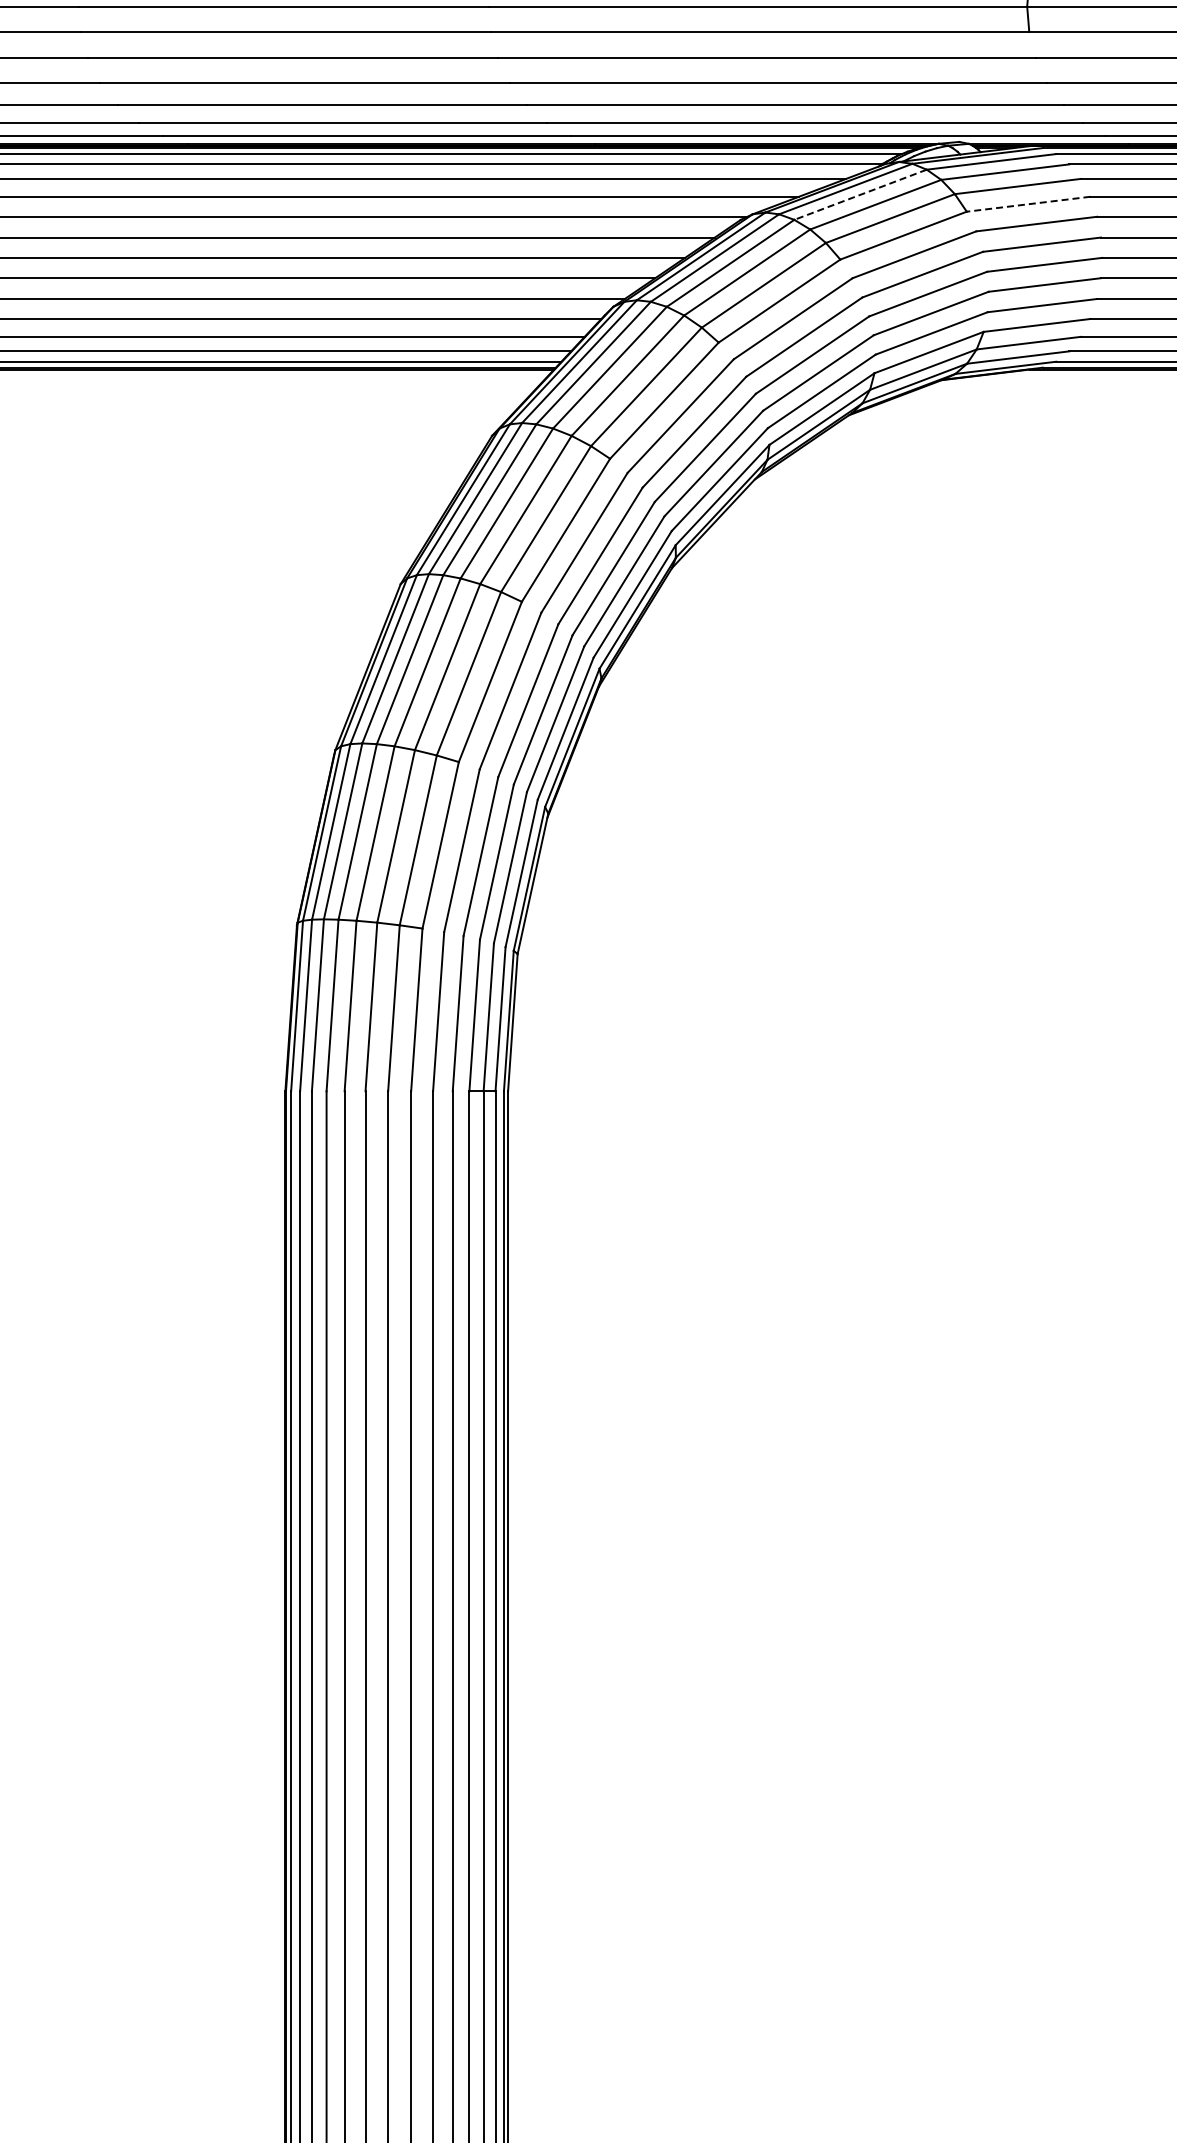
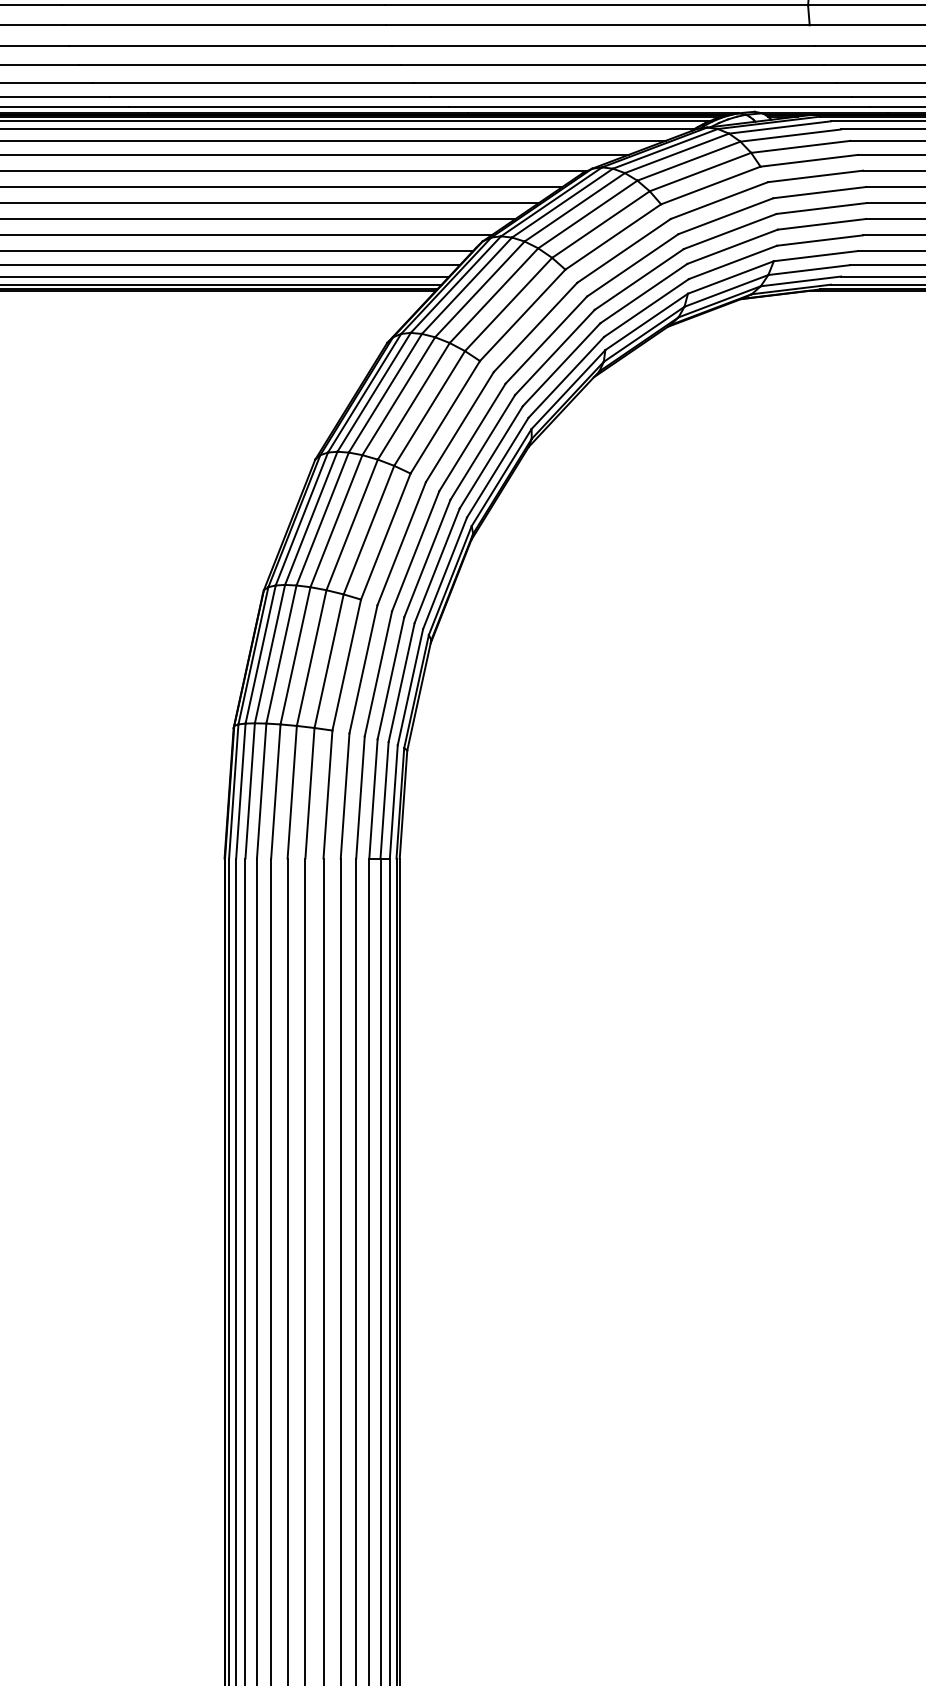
line: (860, 194) -> (676, 153), dashed -> solid
line: (1028, 204) -> (809, 161), dashed -> solid

